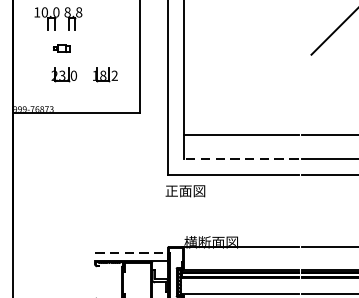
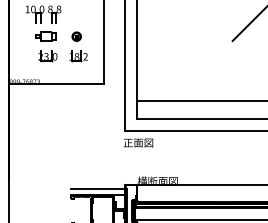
part: (61, 48) -> (45, 36), size x1.67
part: (102, 48) -> (76, 36), added
line: (241, 159) -> (180, 119), dashed -> solid
line: (131, 253) -> (98, 189), dashed -> solid

